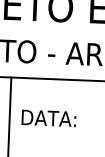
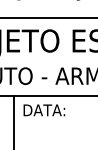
text: (49, 118) -> (44, 110), moved

